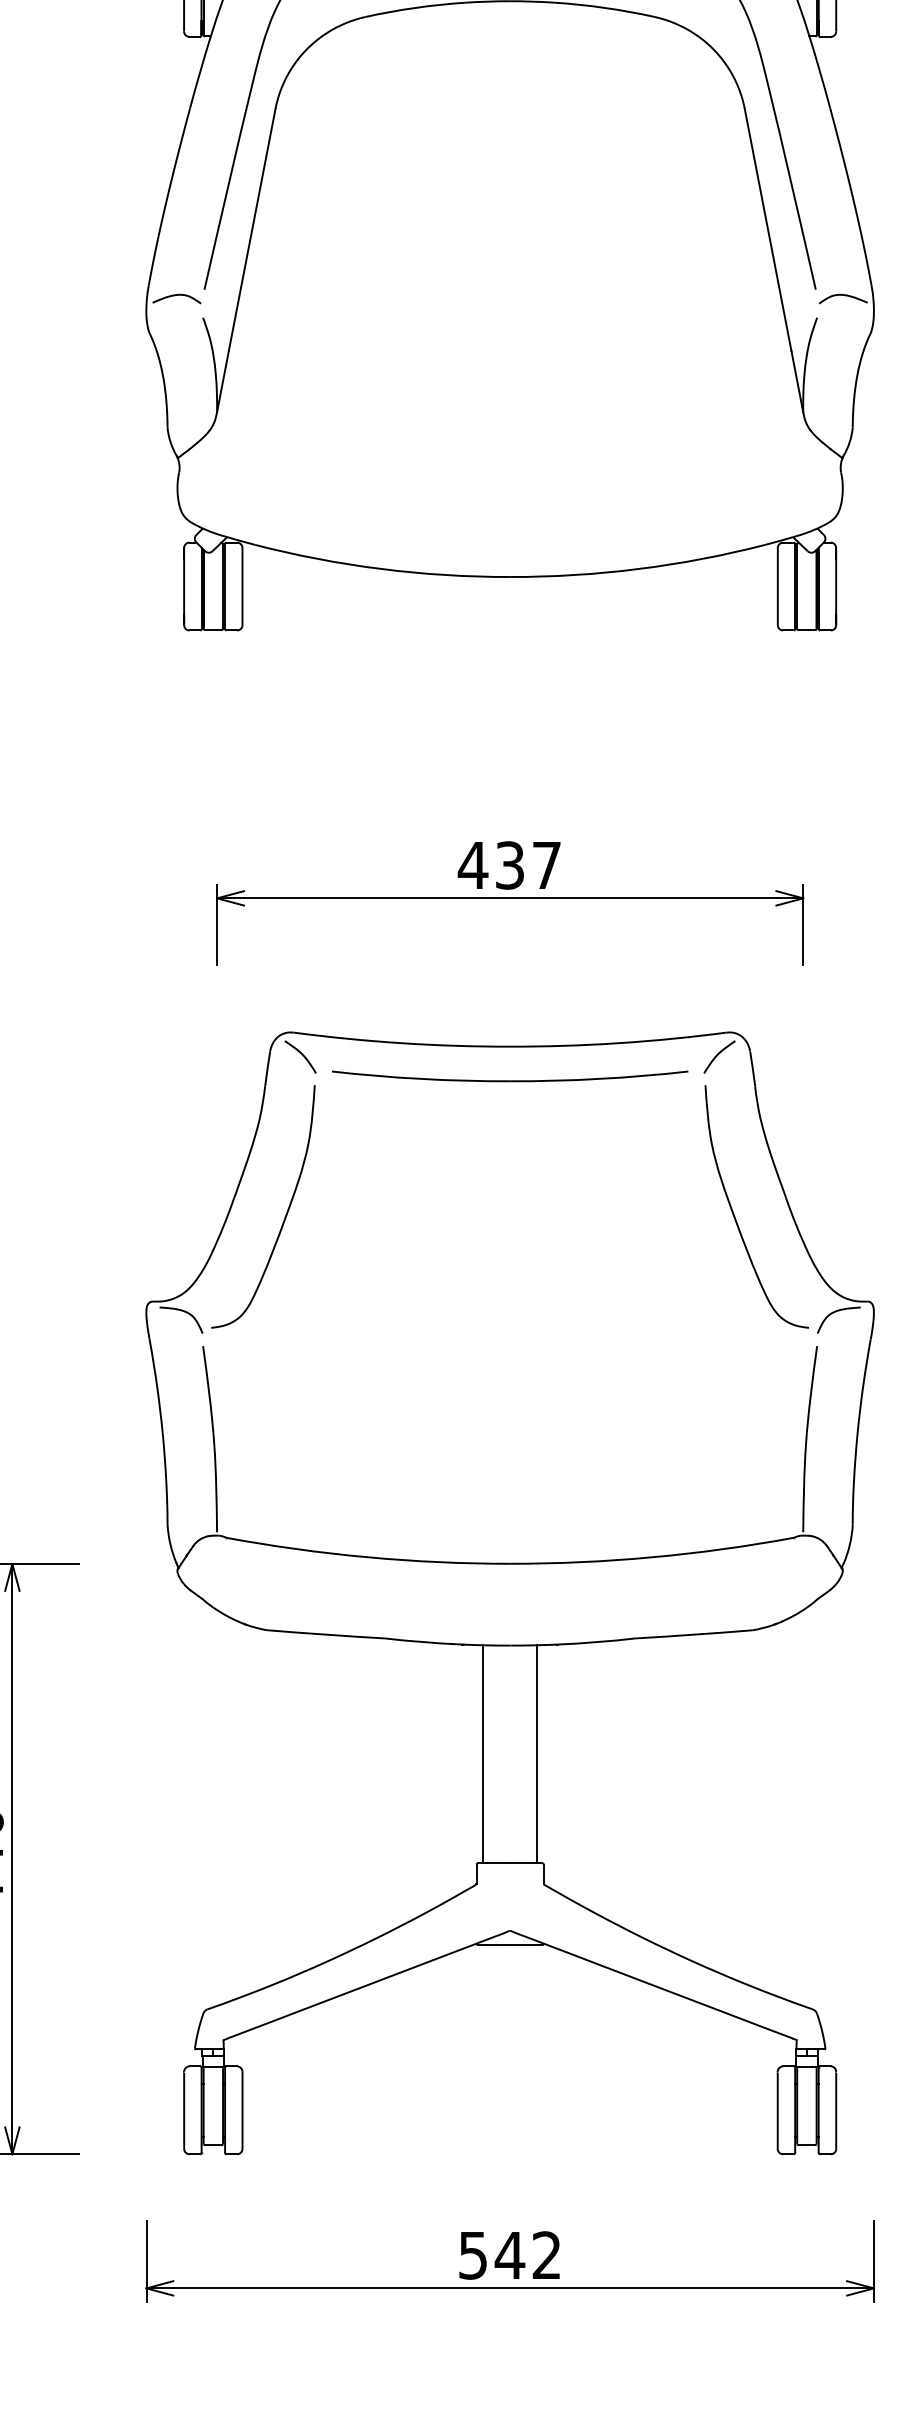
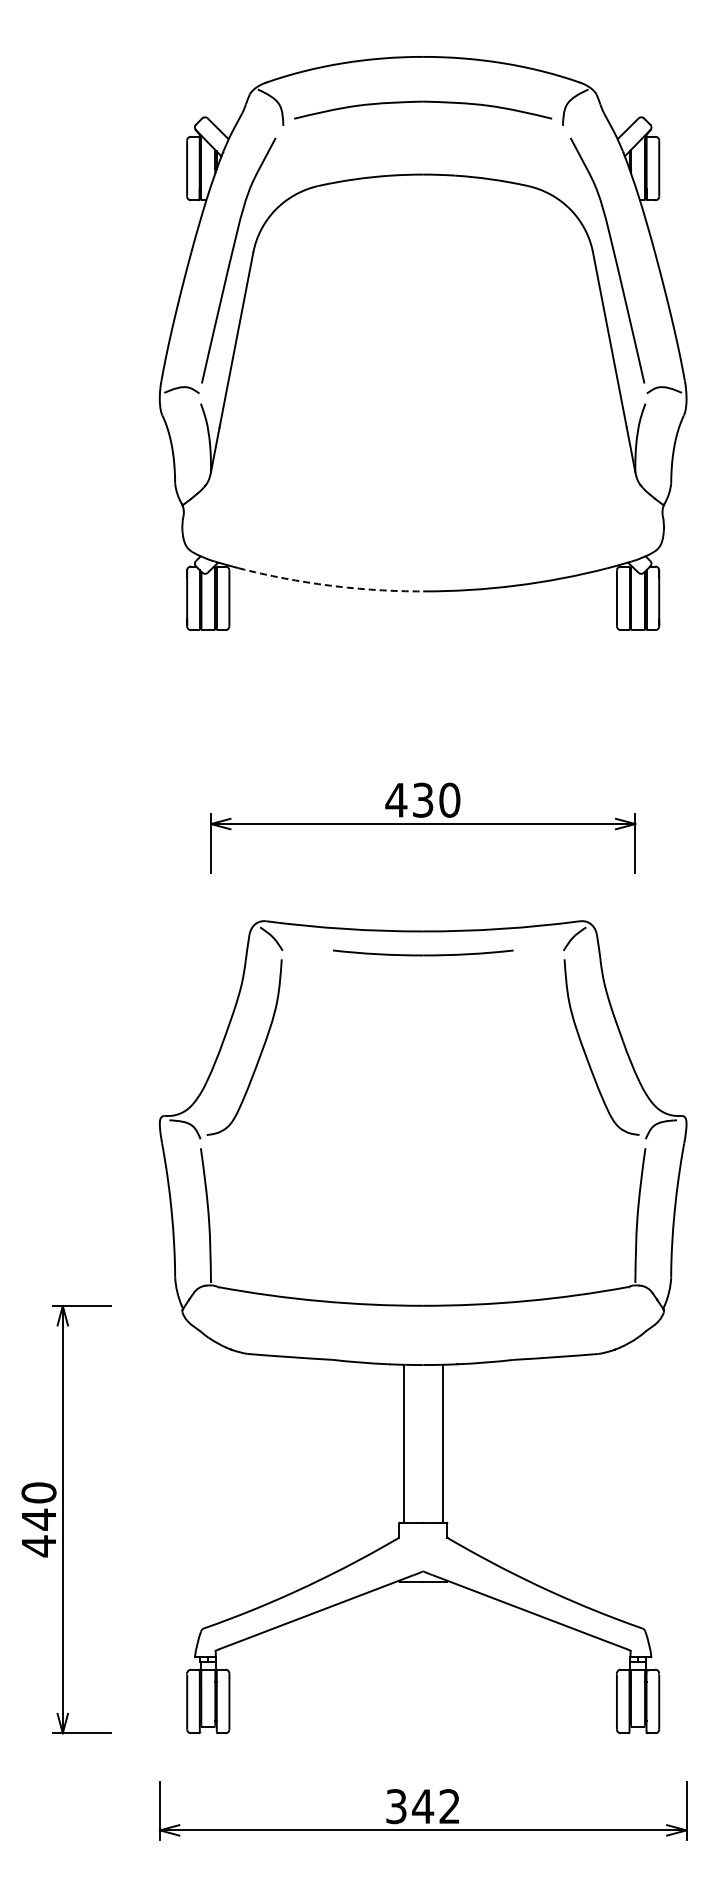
arc: (382, 568) -> (330, 585), solid -> dashed
text: (546, 864) -> (449, 799), 437 -> 430
part: (510, 1075) -> (423, 952), size x0.7
text: (473, 2255) -> (396, 1806), 542 -> 342

